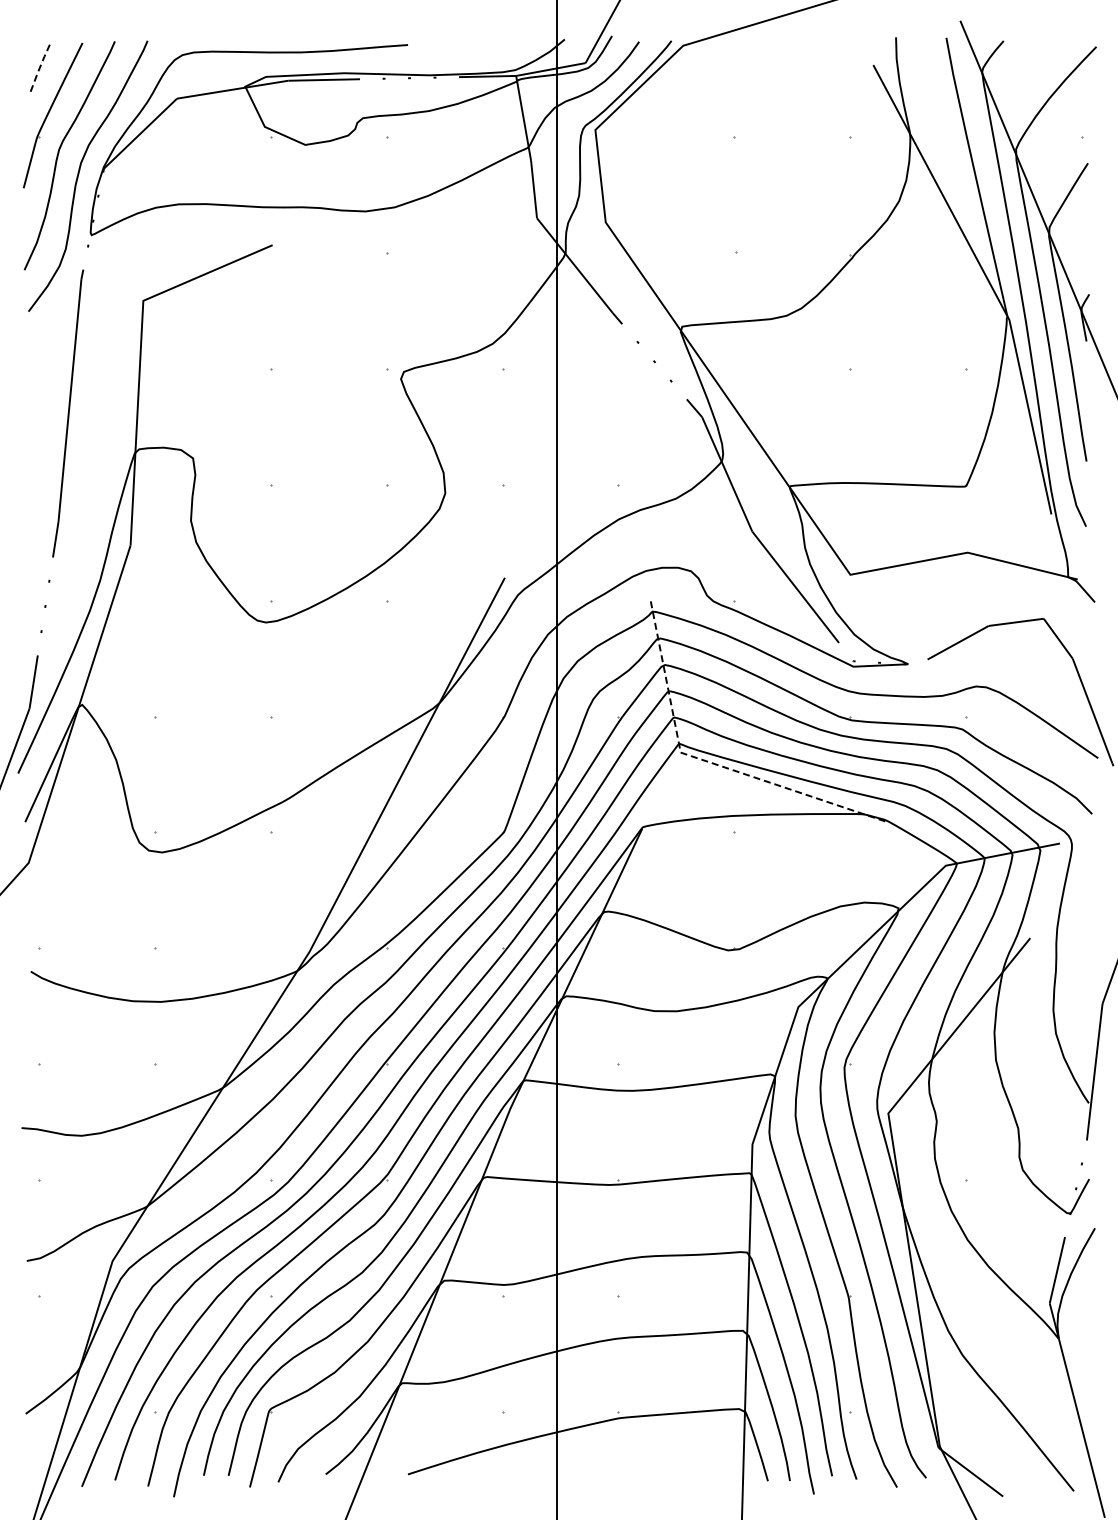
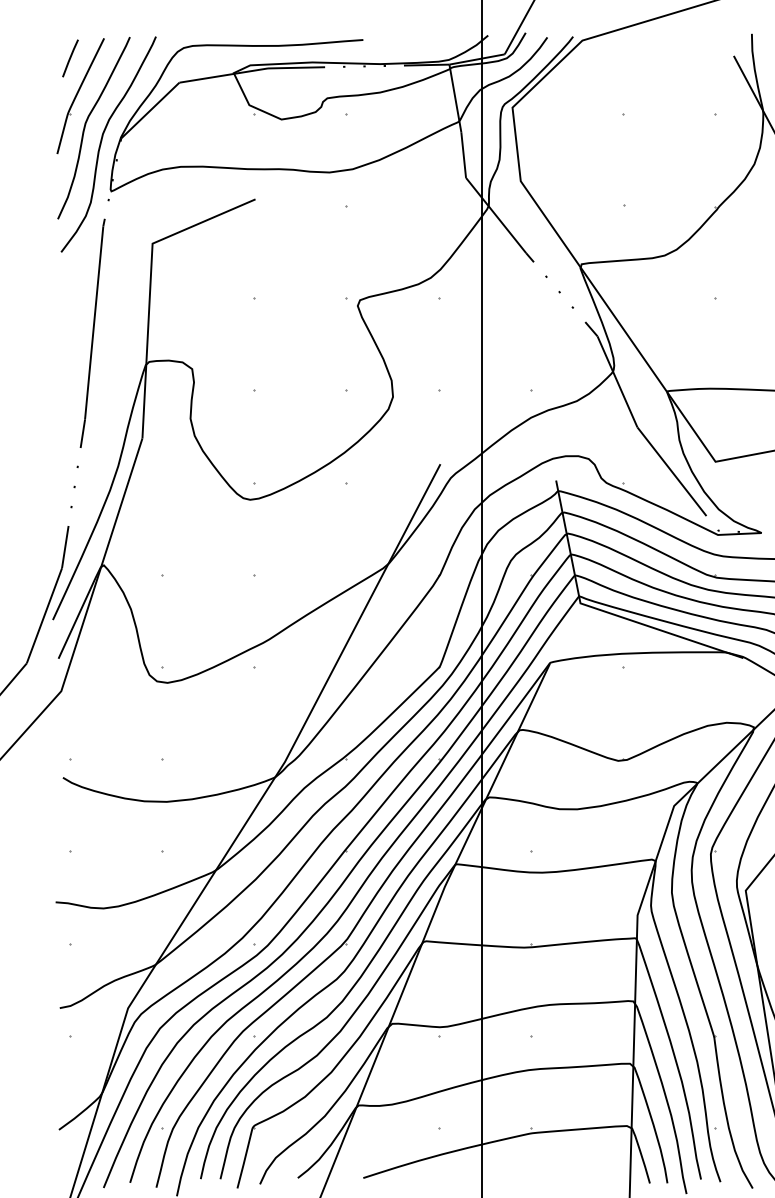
line: (40, 67) -> (70, 57), dashed -> solid
line: (707, 761) -> (601, 610), dashed -> solid

